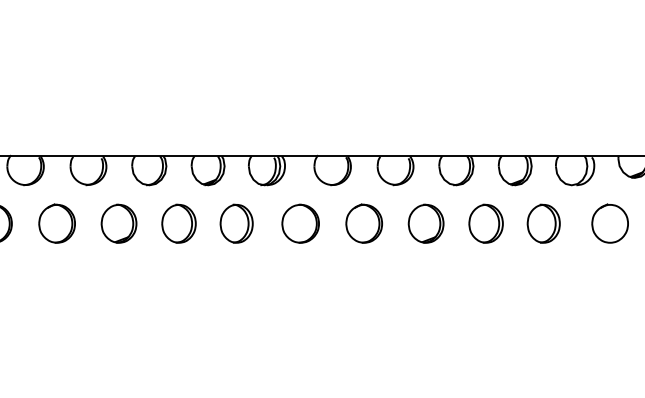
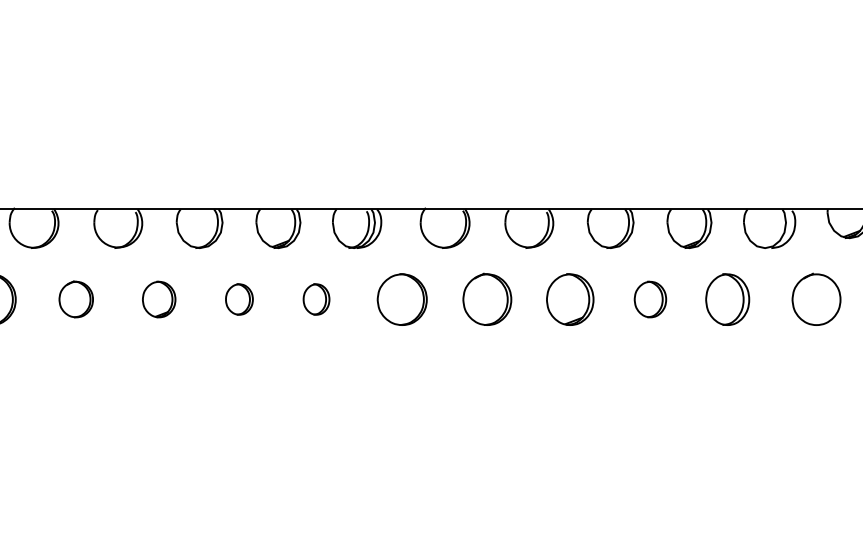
part: (56, 223) -> (75, 299), size x0.7
part: (118, 223) -> (158, 299), size x0.7
part: (178, 223) -> (238, 299), size x0.6
part: (236, 223) -> (316, 299), size x0.6
part: (485, 223) -> (649, 299), size x0.7

